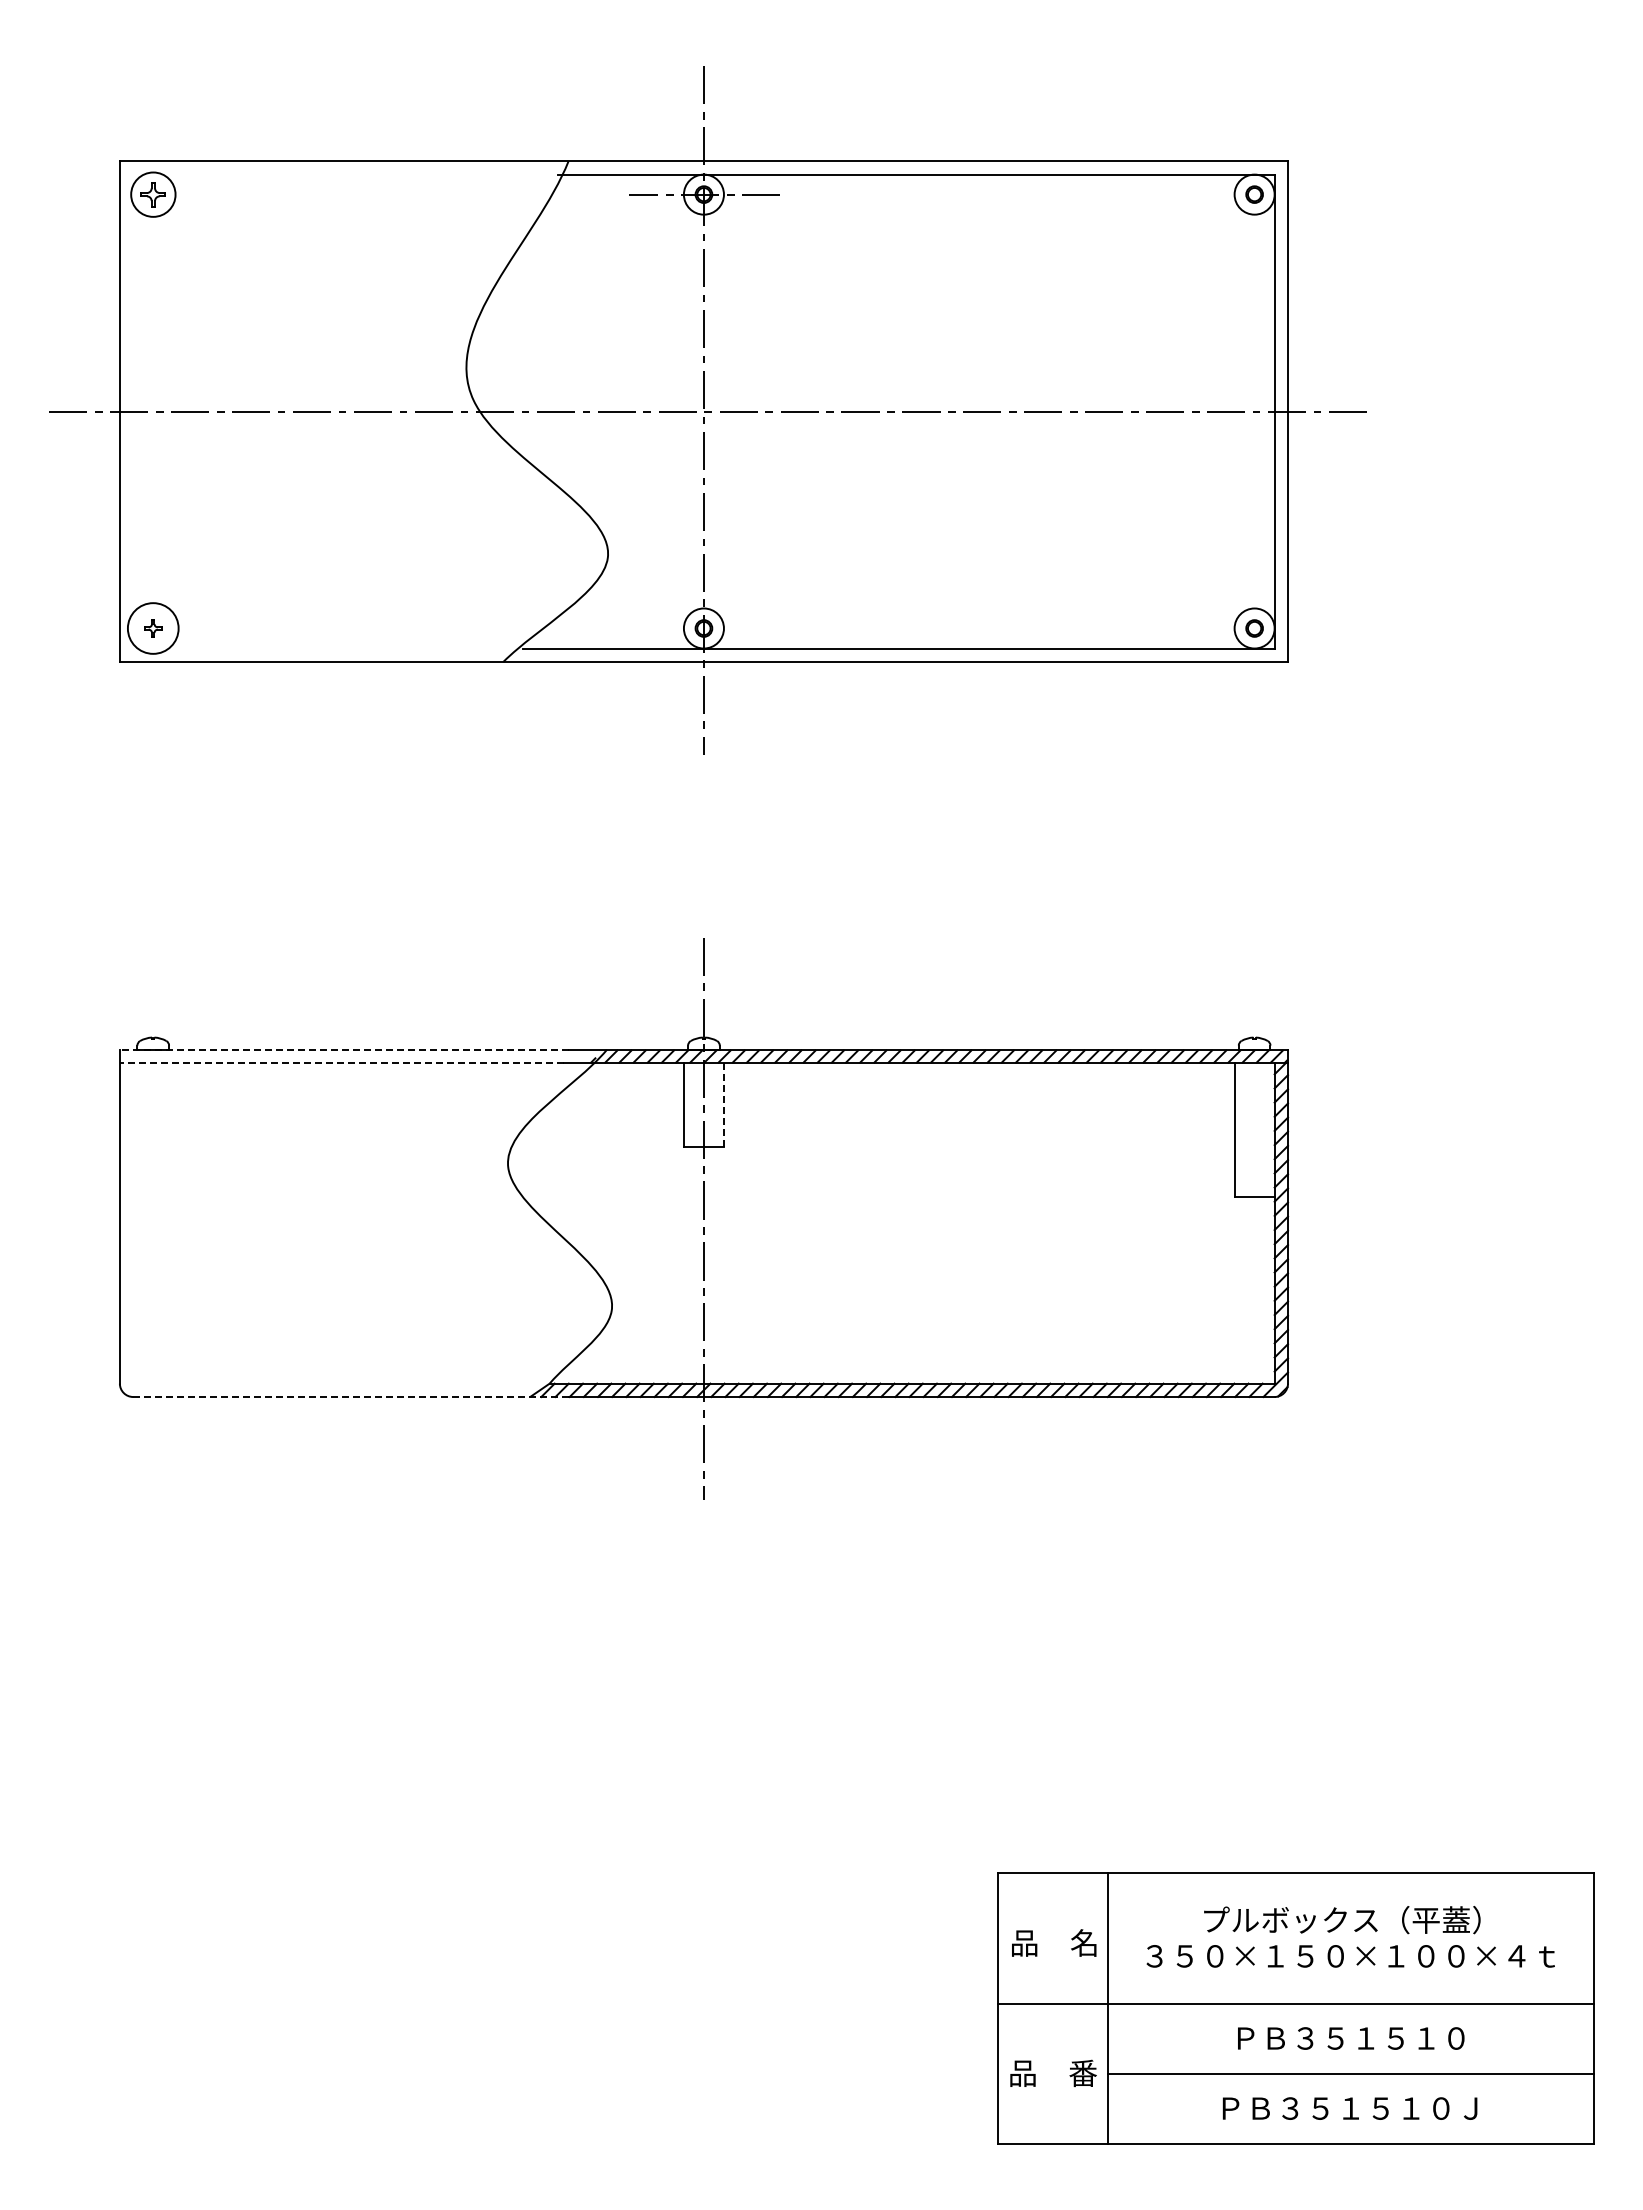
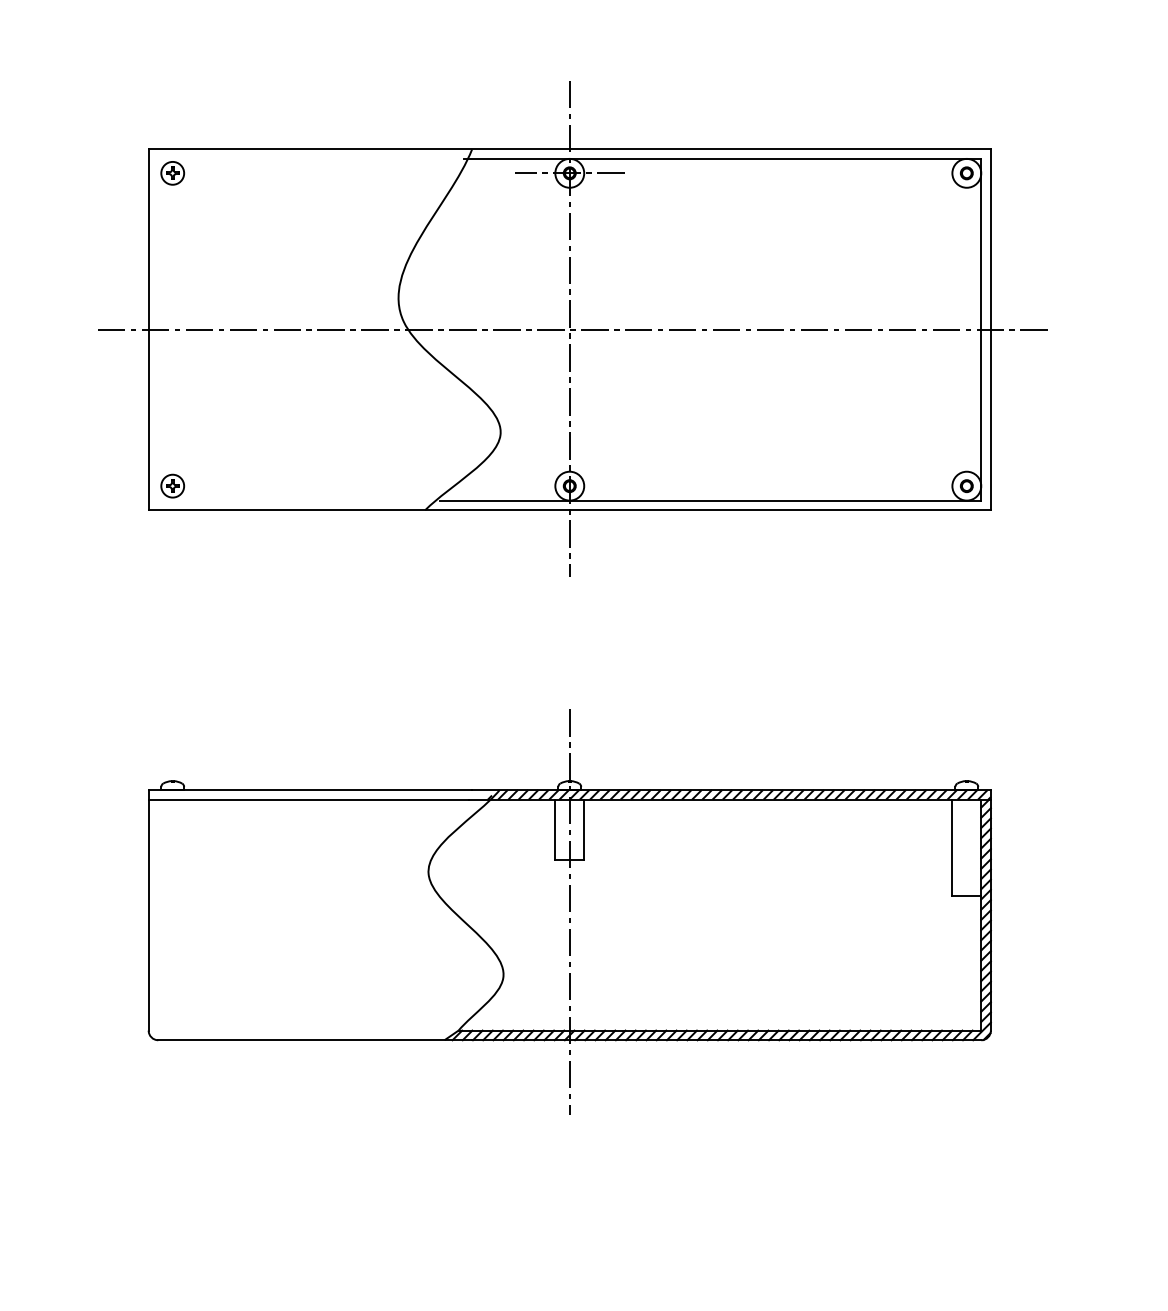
part: (152, 194) -> (172, 173), size x0.71
circle: (153, 628) -> (172, 486), size x0.62
line: (343, 1049) -> (309, 789), dashed -> solid
line: (341, 1063) -> (308, 799), dashed -> solid
line: (723, 1104) -> (583, 829), dashed -> solid
line: (350, 1397) -> (314, 1040), dashed -> solid

